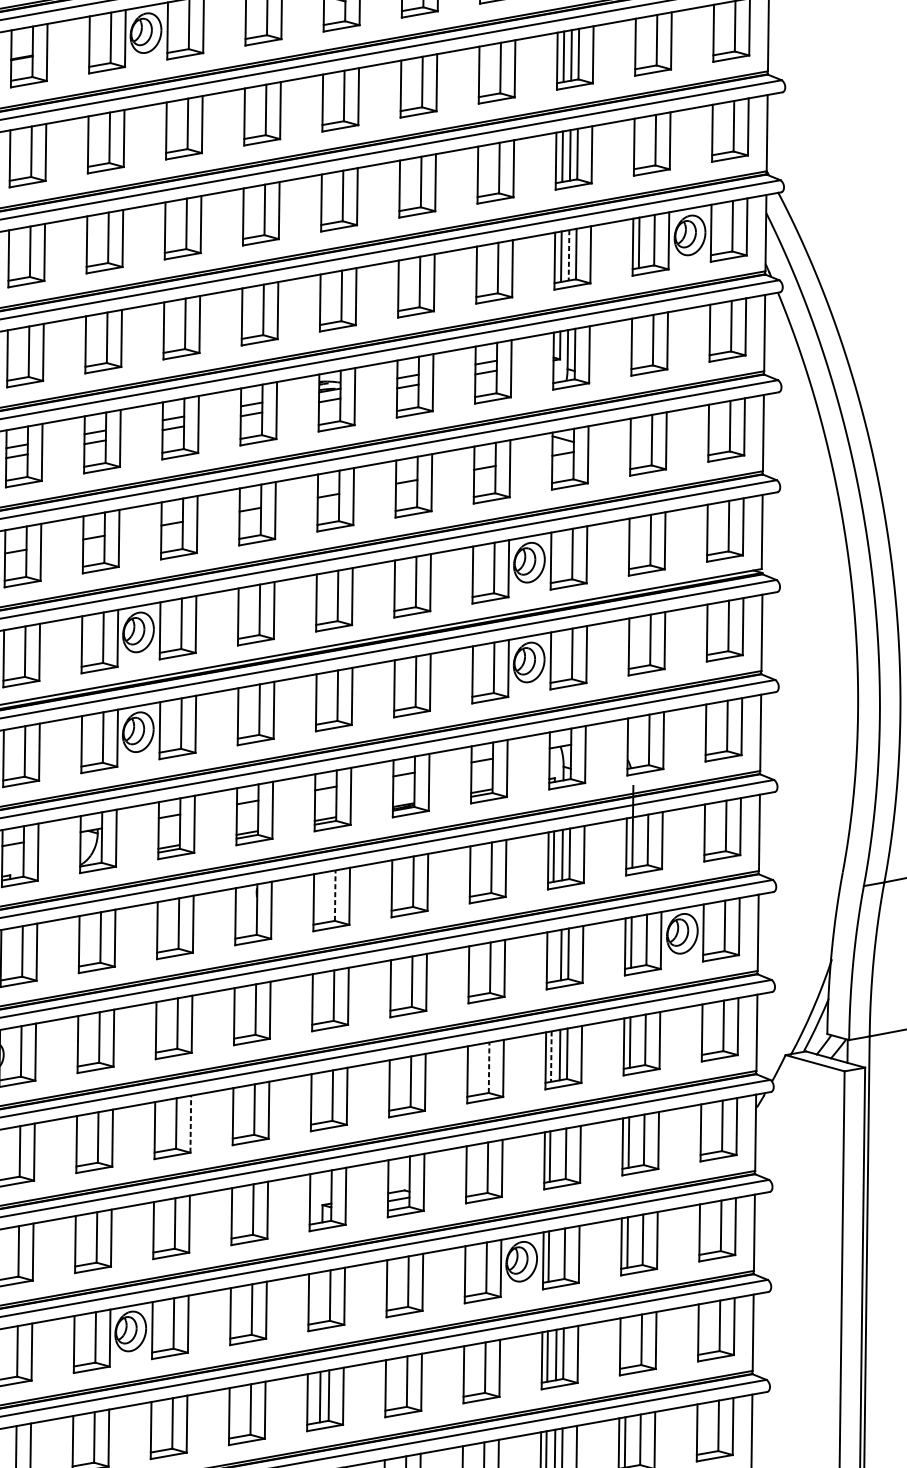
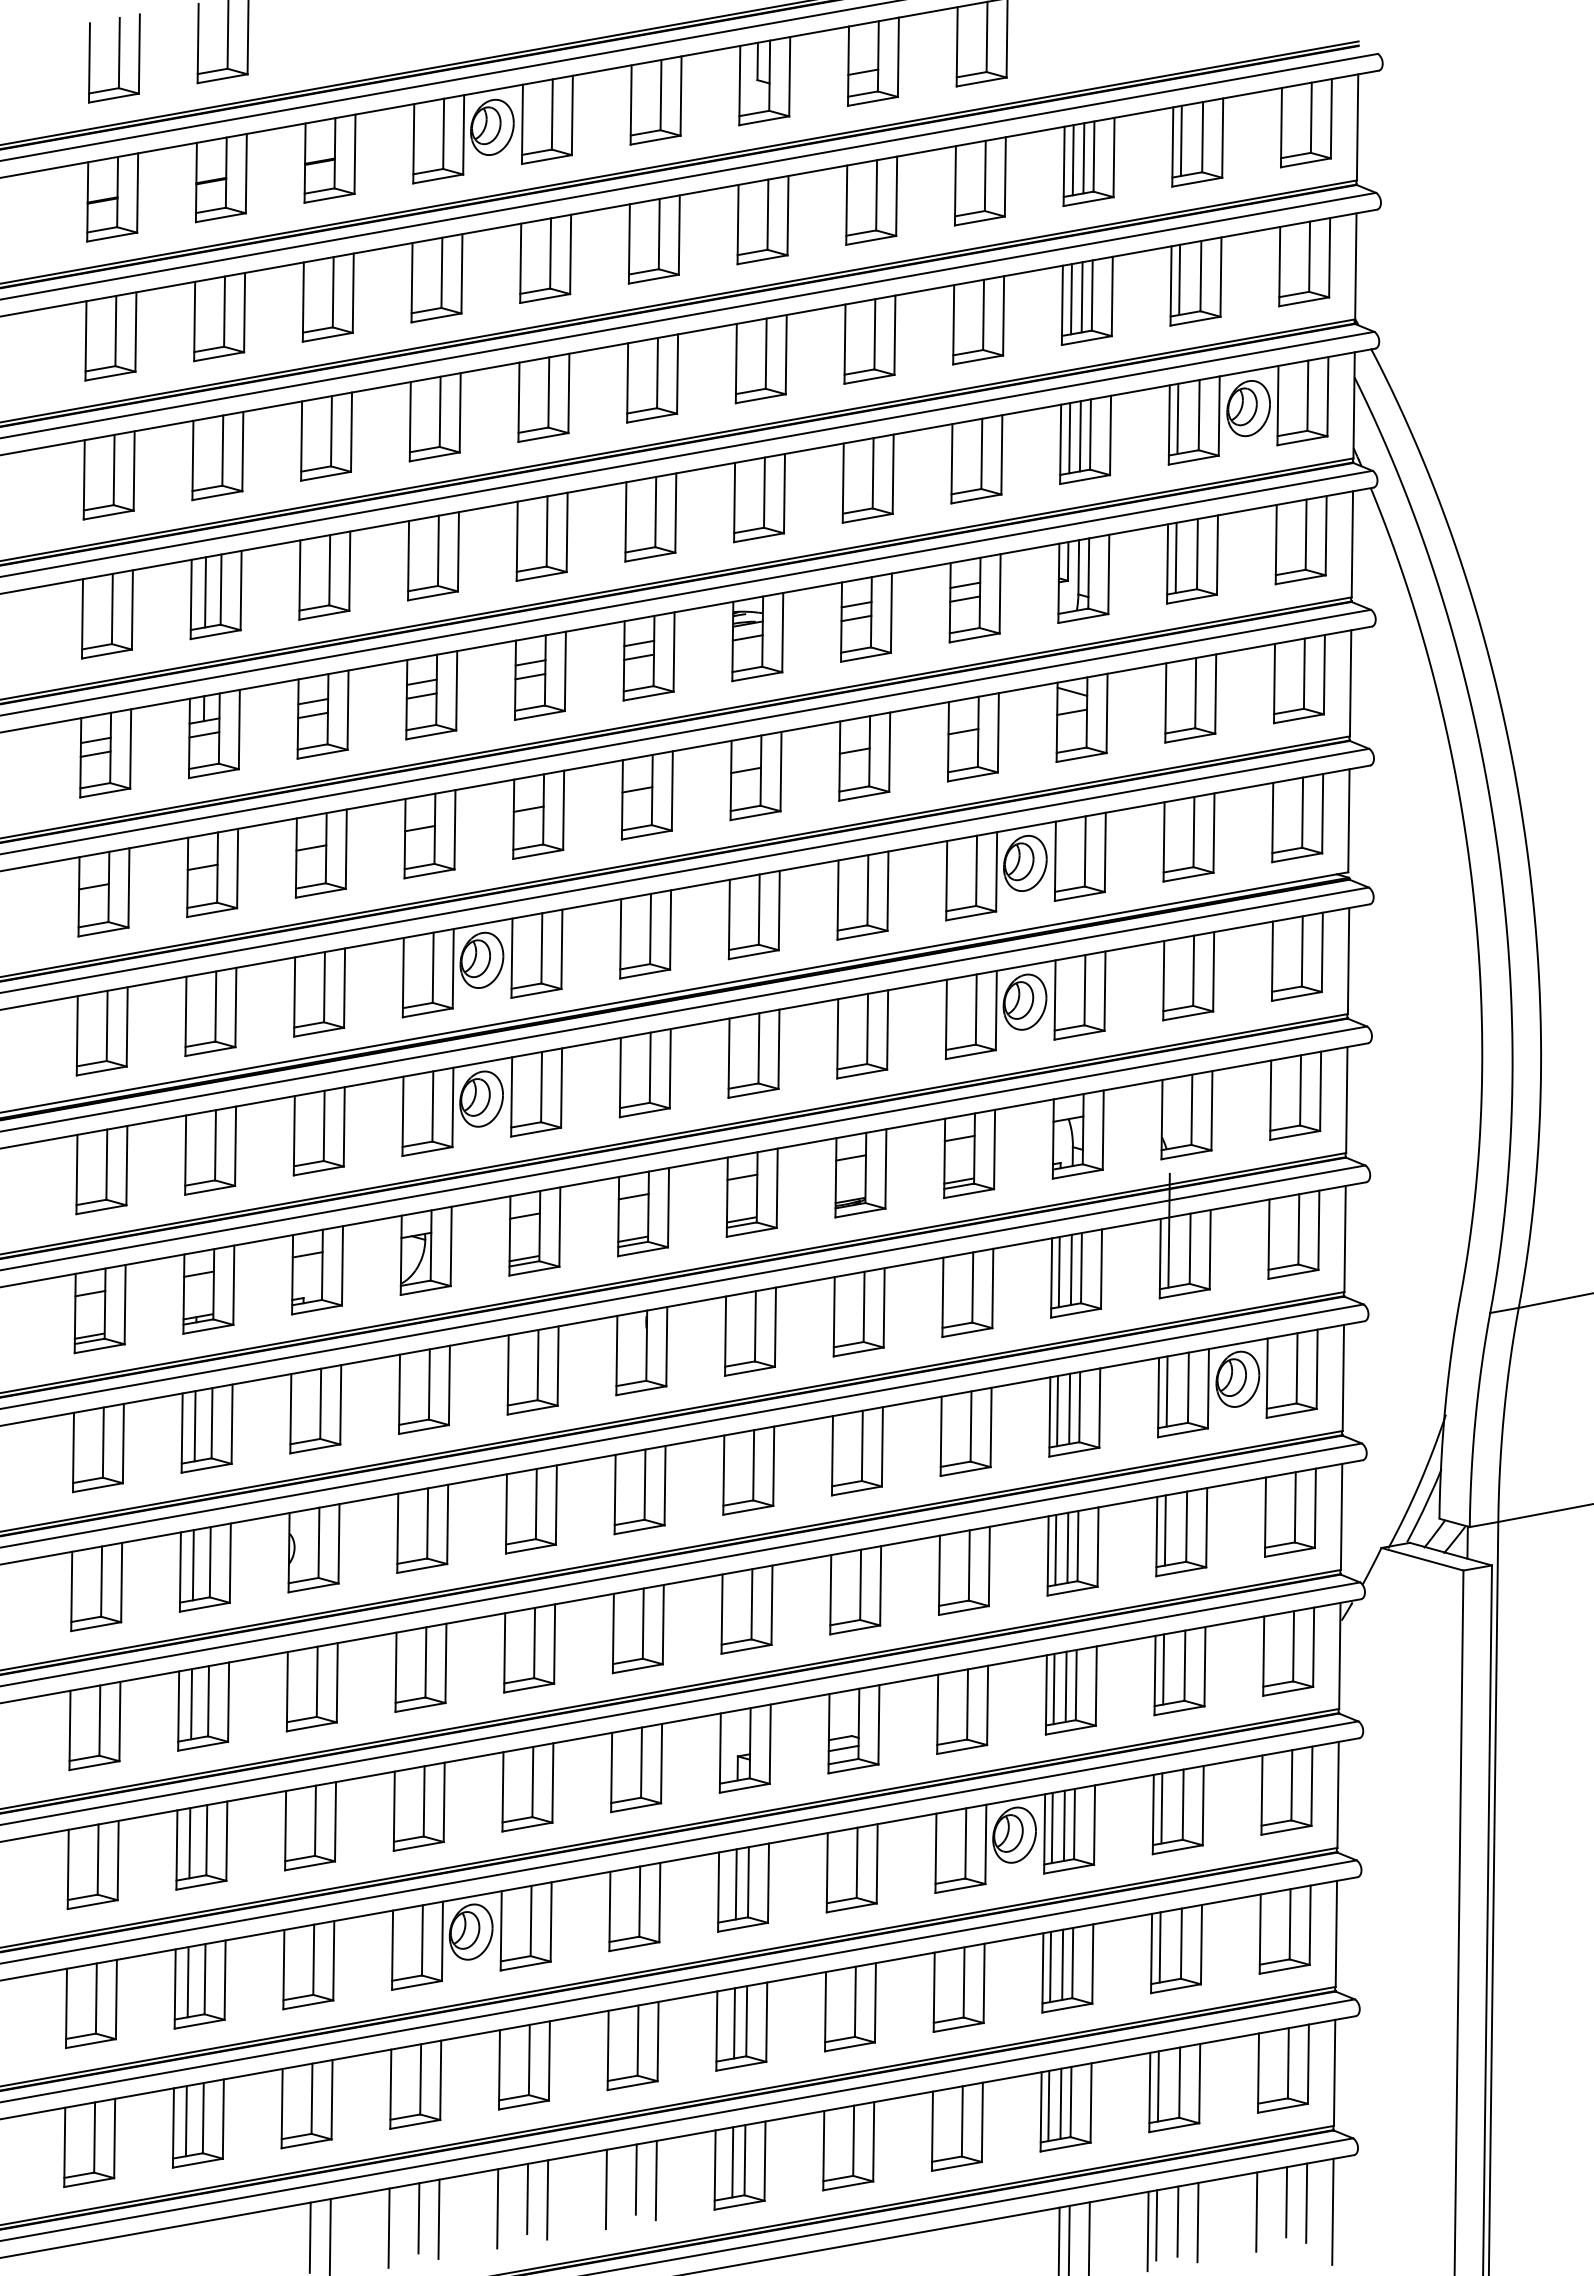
line: (641, 42) -> (1180, 140), added
line: (640, 142) -> (1179, 279), added
line: (569, 255) -> (1080, 436), dashed -> solid
line: (637, 342) -> (1175, 557), added
line: (335, 895) -> (755, 1325), dashed -> solid
line: (552, 956) -> (1057, 1410), added
line: (551, 1056) -> (1055, 1550), dashed -> solid
line: (489, 1067) -> (969, 1565), dashed -> solid
line: (190, 1124) -> (554, 1644), dashed -> solid
line: (558, 1154) -> (1065, 1686), added
line: (556, 1254) -> (1063, 1825), added
line: (320, 1297) -> (735, 1884), added
line: (625, 1342) -> (1159, 1947), added

